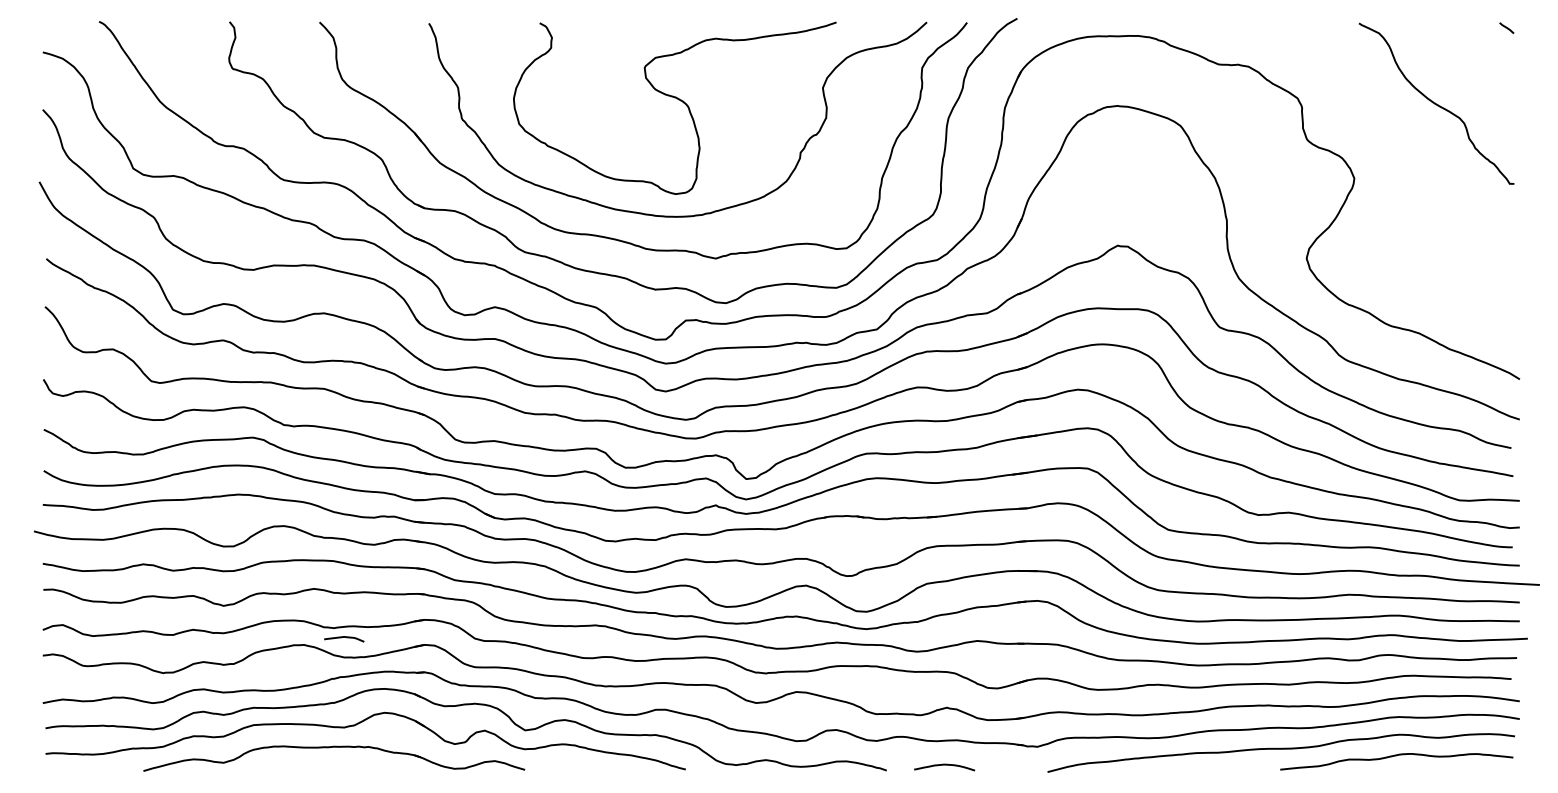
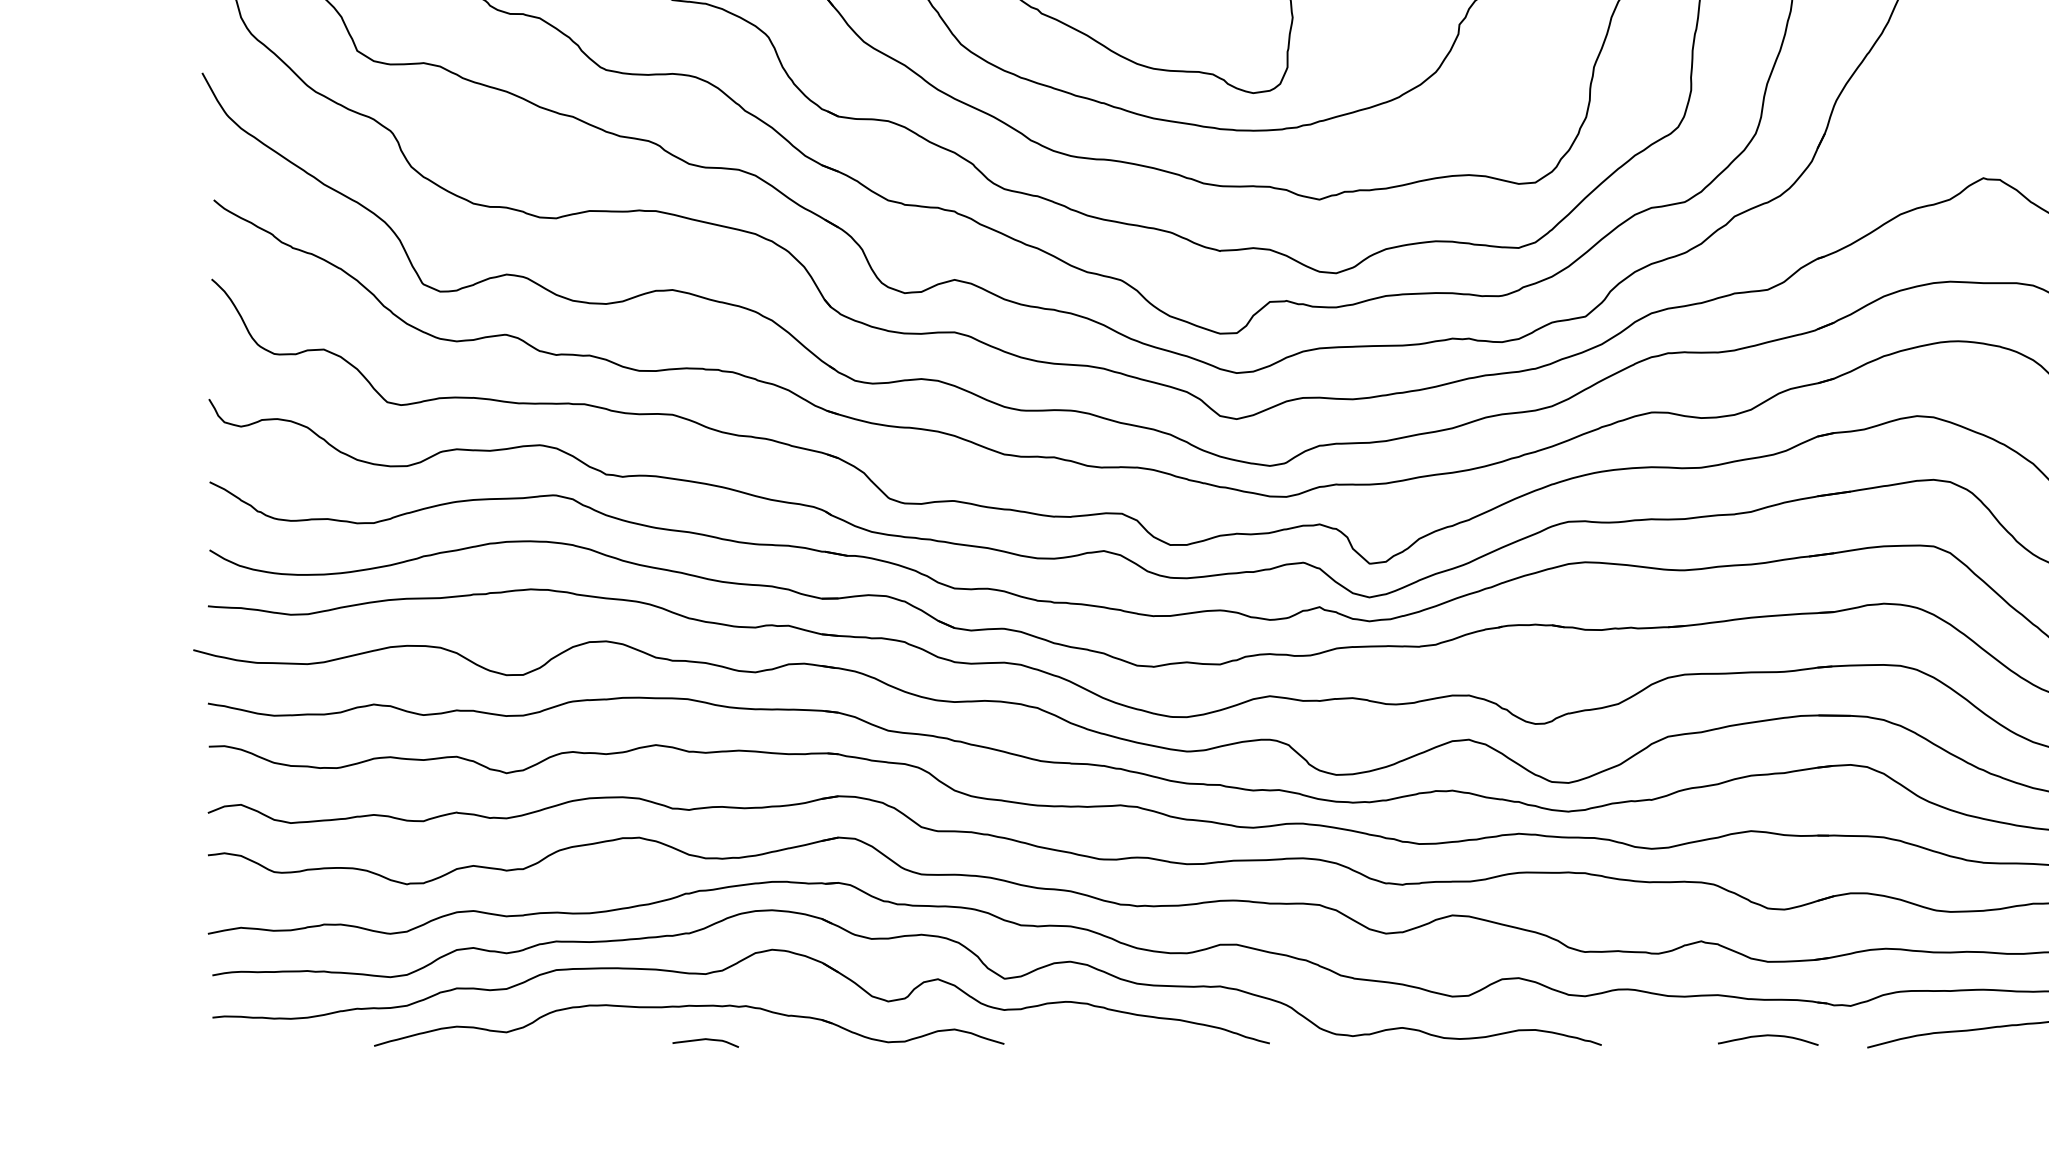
curve: (344, 637) -> (706, 1040), moved
curve: (944, 765) -> (1768, 1036), moved

